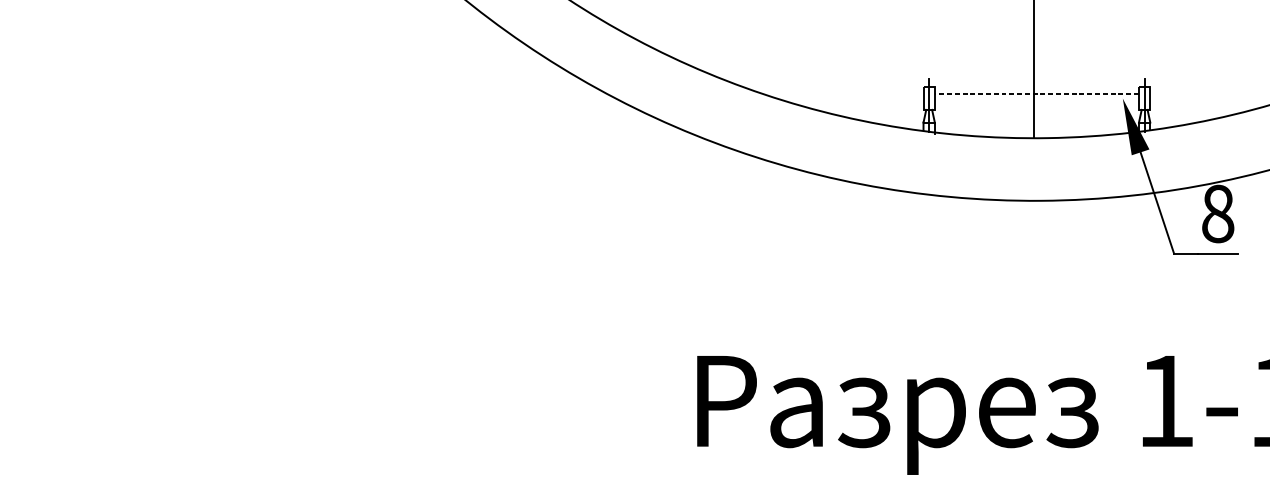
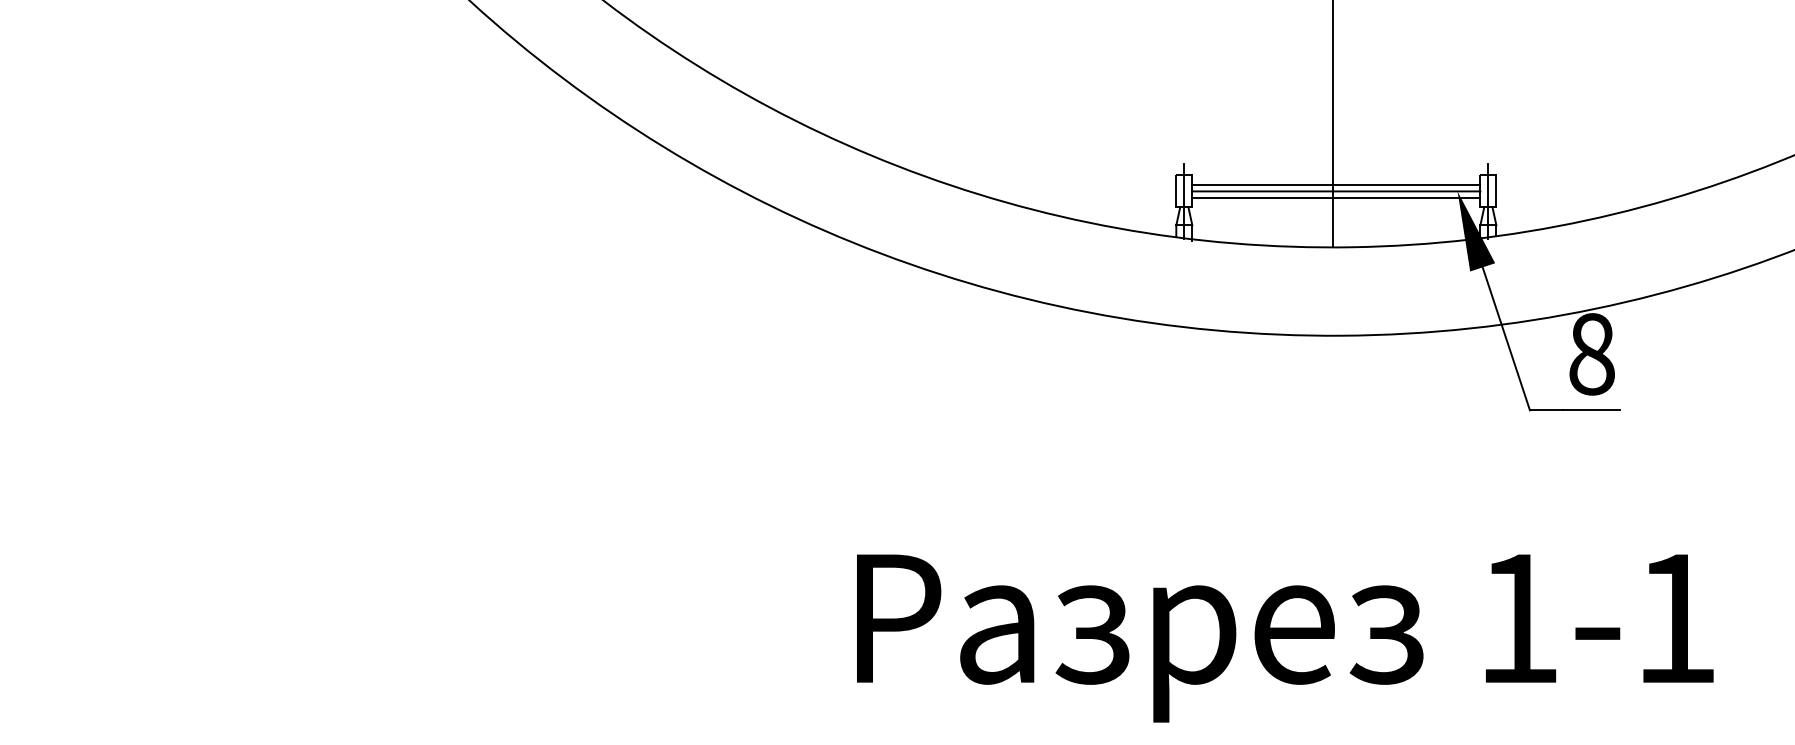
line: (1036, 94) -> (1335, 185), dashed -> solid
line: (1037, 98) -> (1336, 191), added
line: (1037, 102) -> (1336, 197), added

